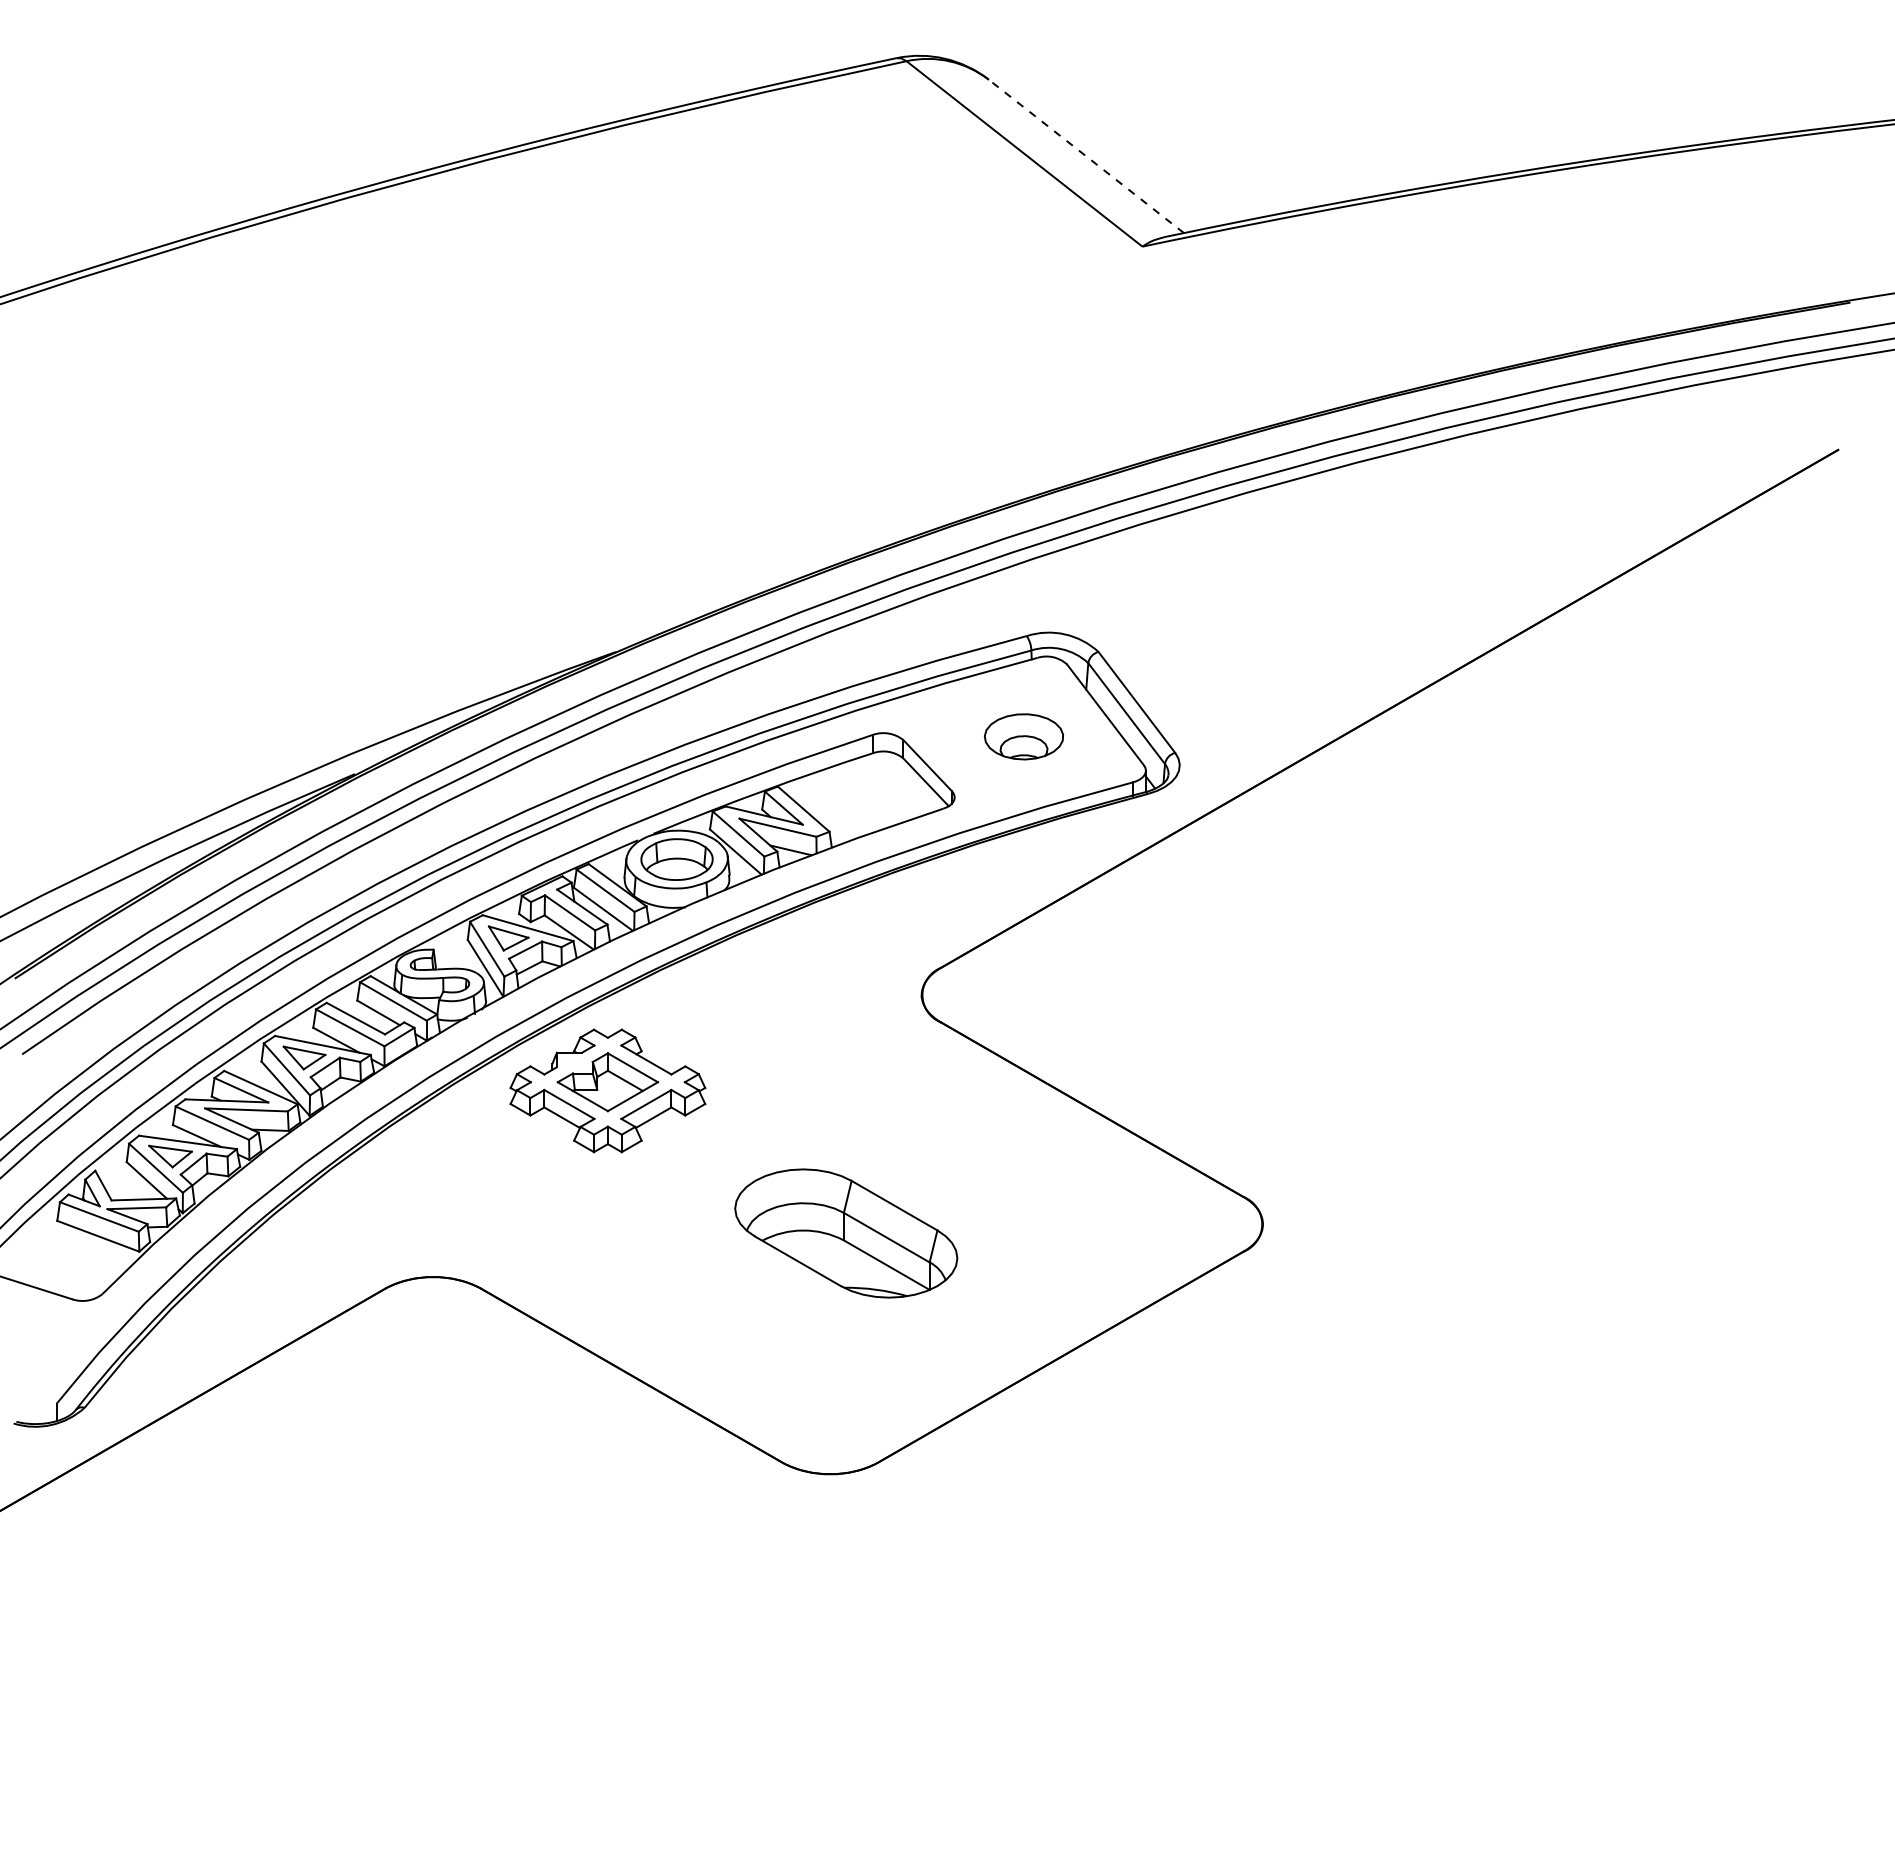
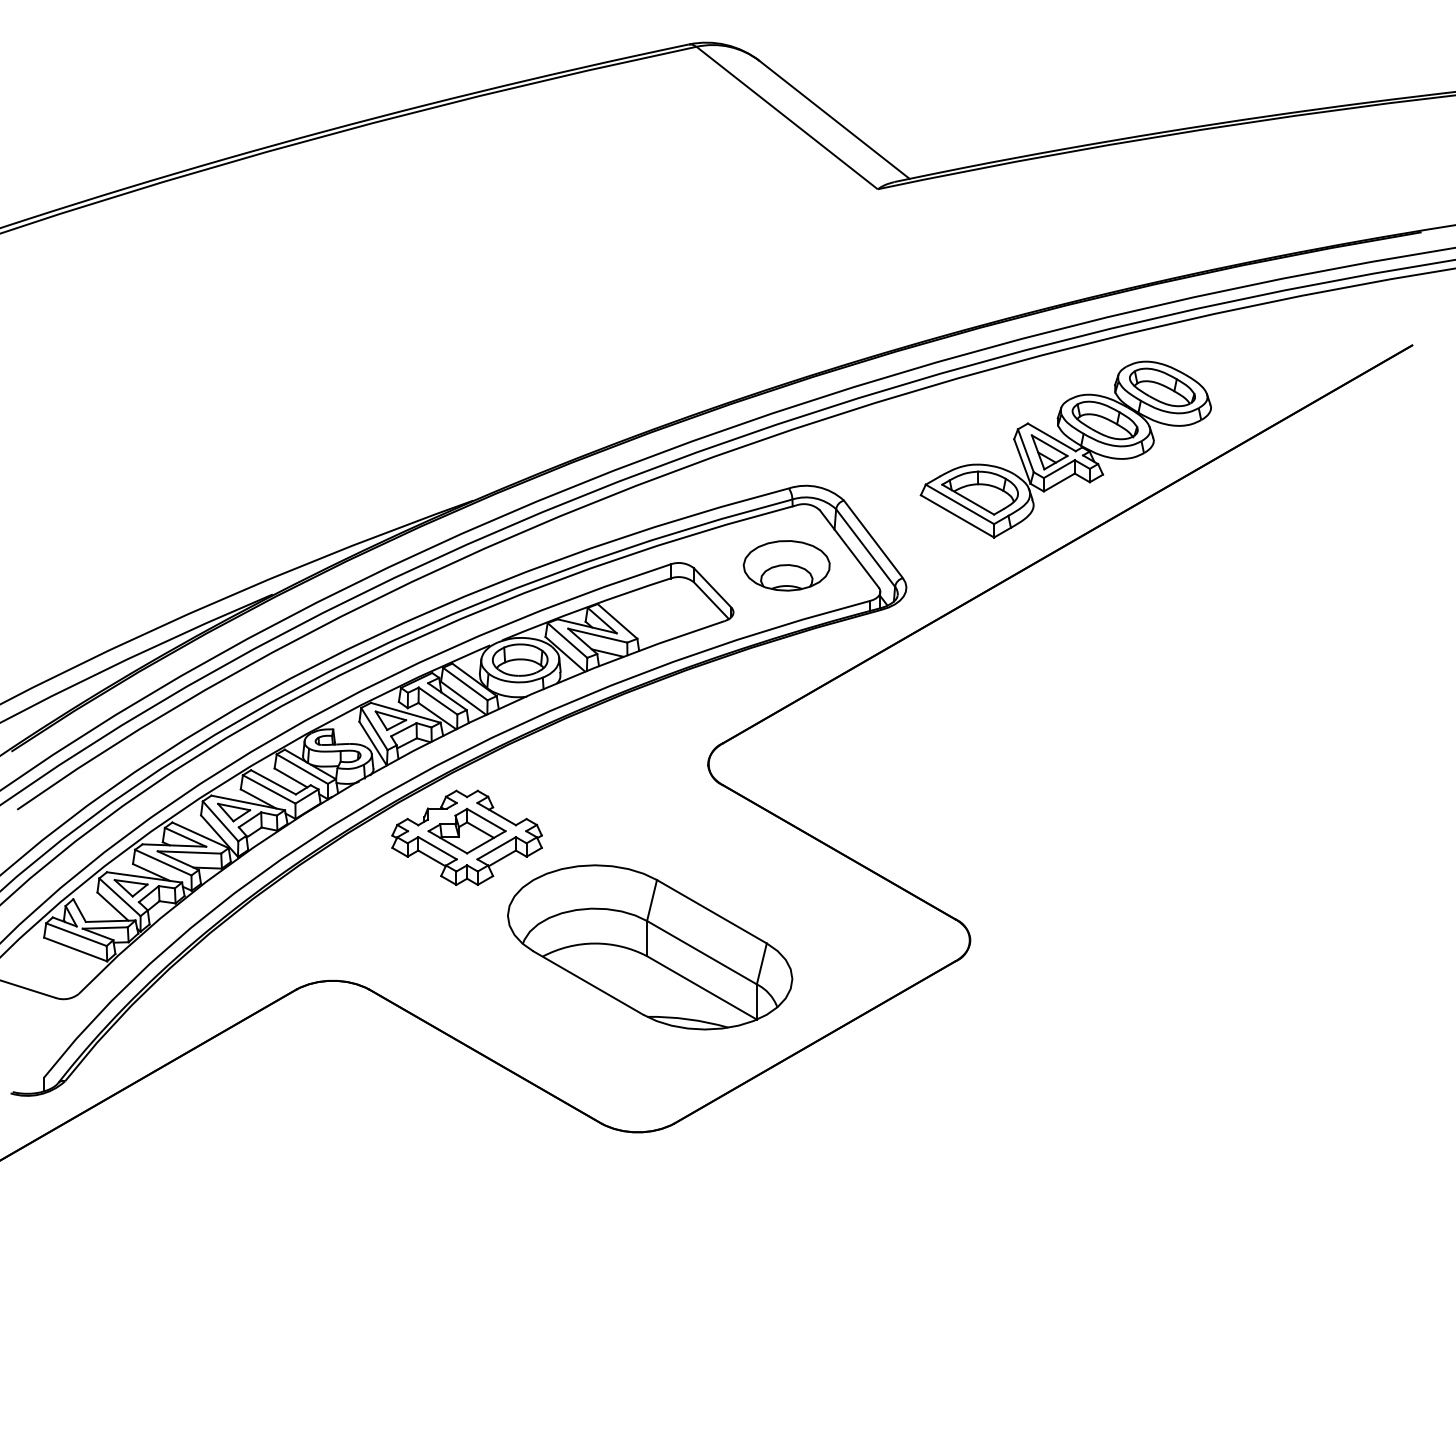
line: (1086, 156) -> (834, 120), dashed -> solid
part: (1387, 585) -> (1066, 449), added
part: (1023, 736) -> (786, 565), size x1.43
part: (846, 1233) -> (650, 947), size x1.67

